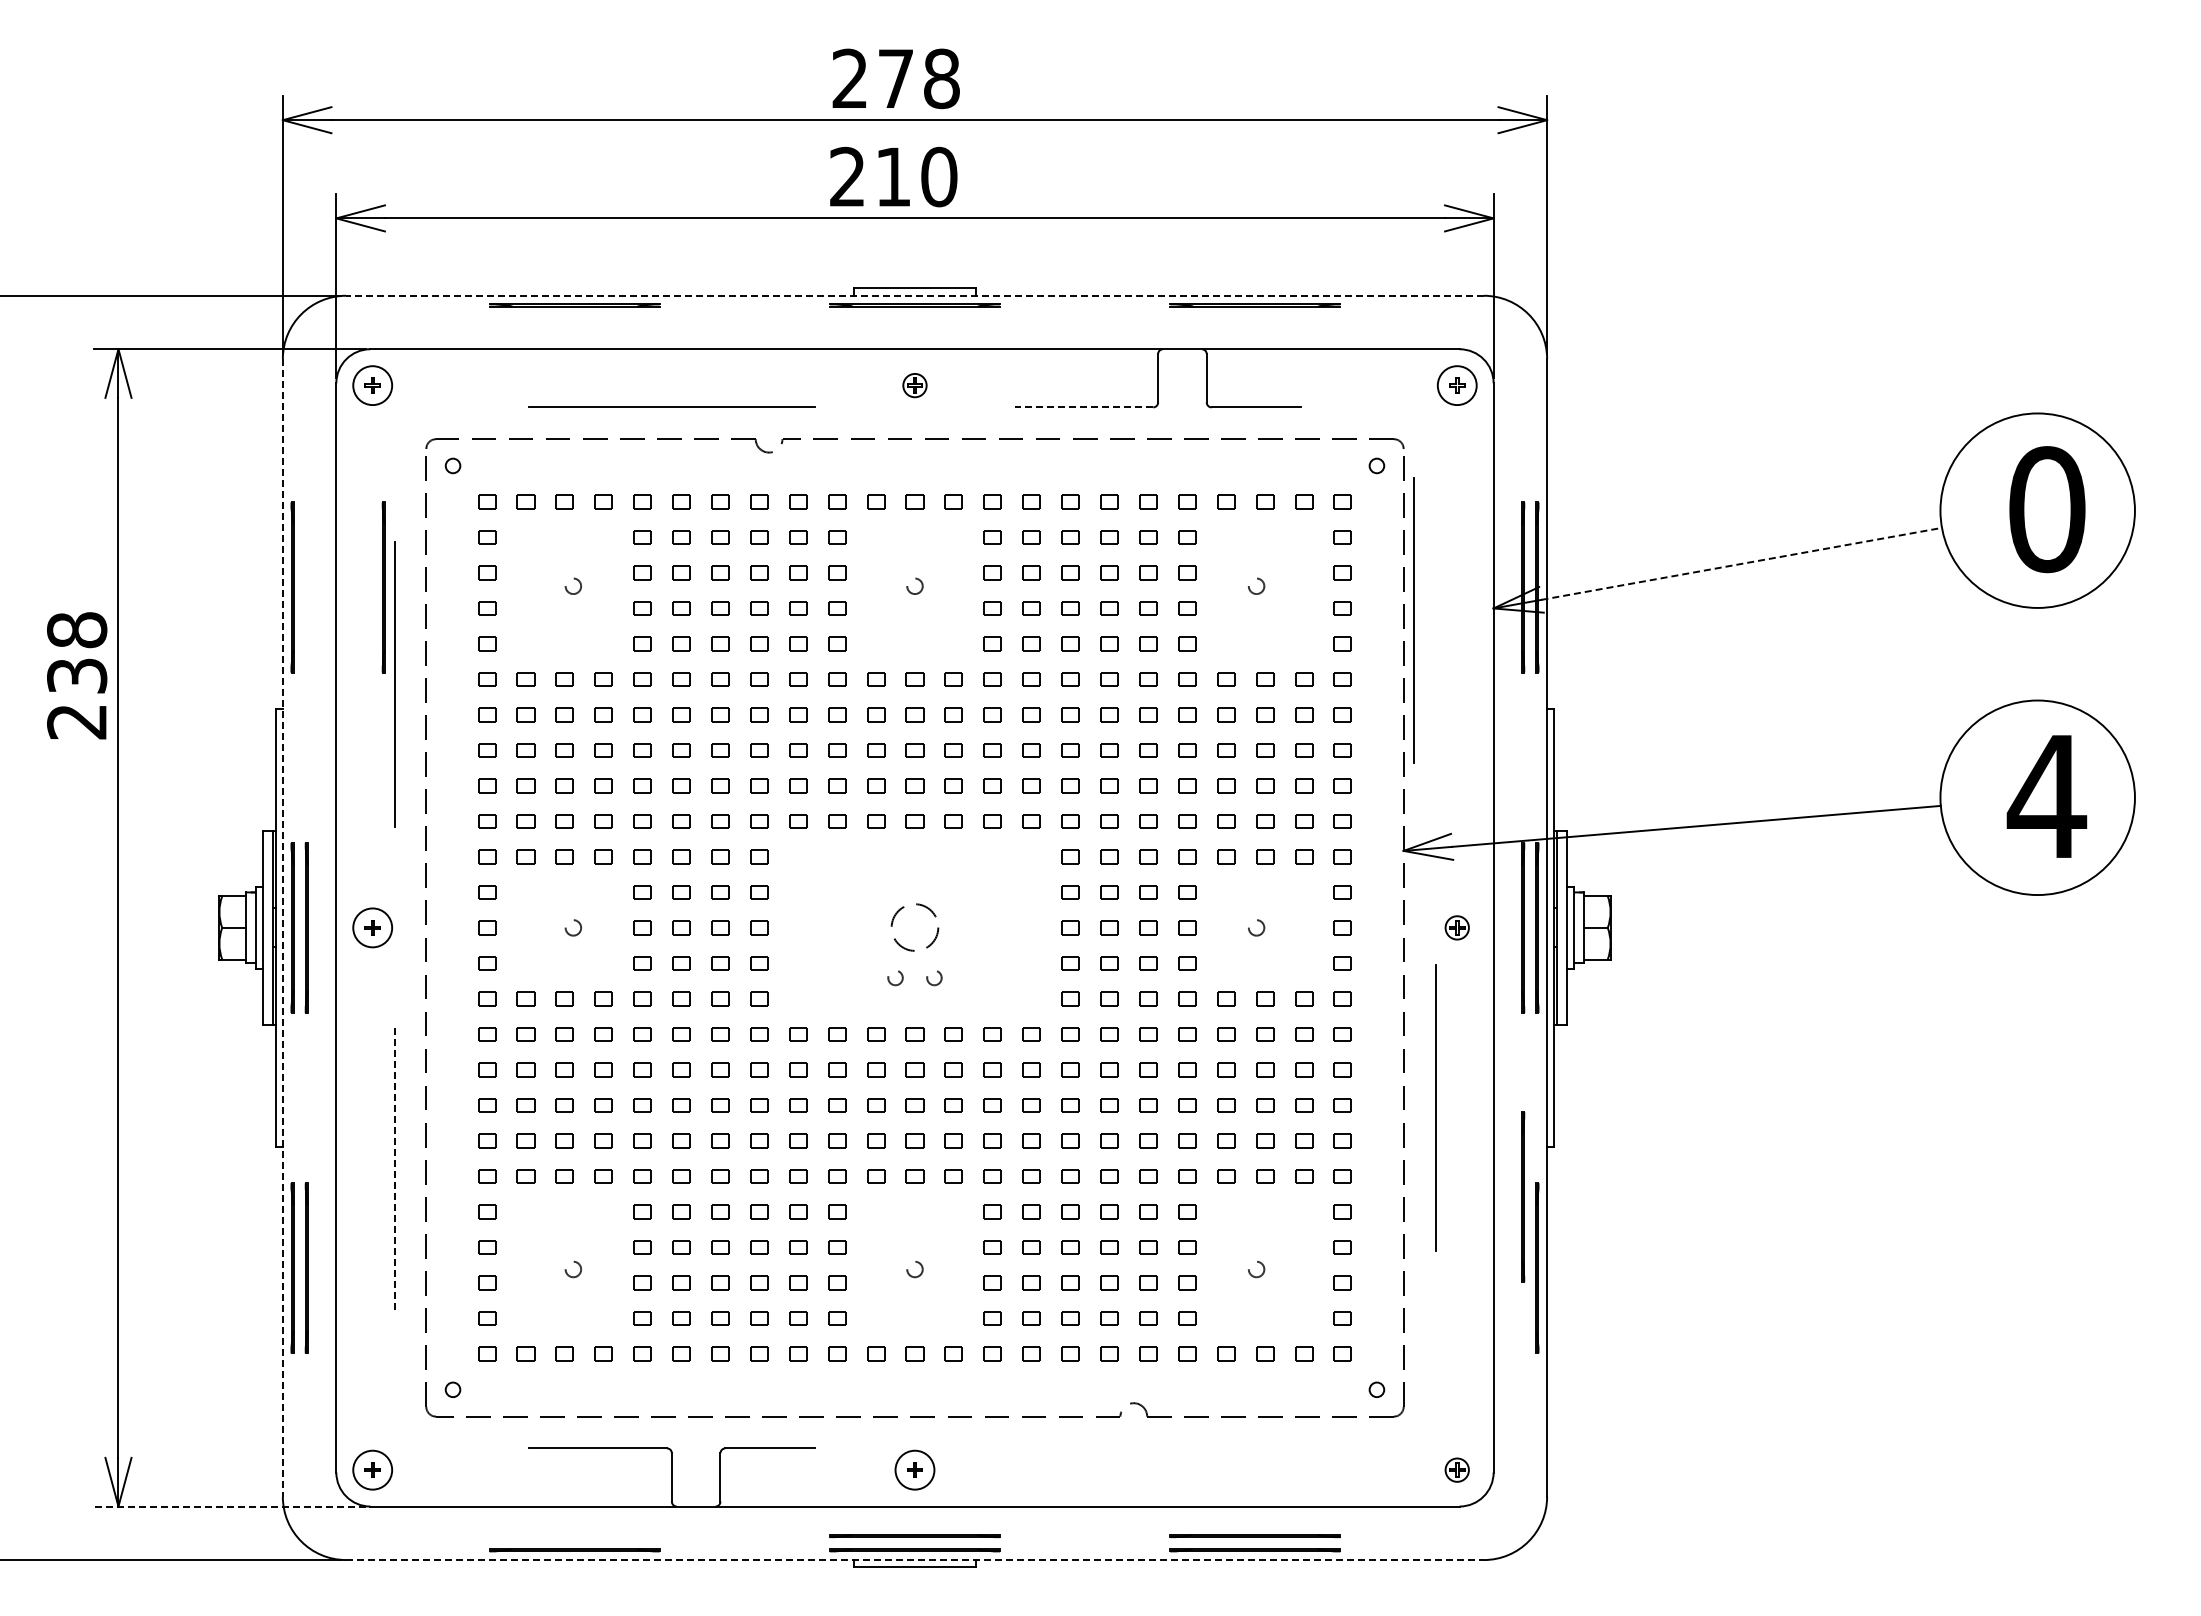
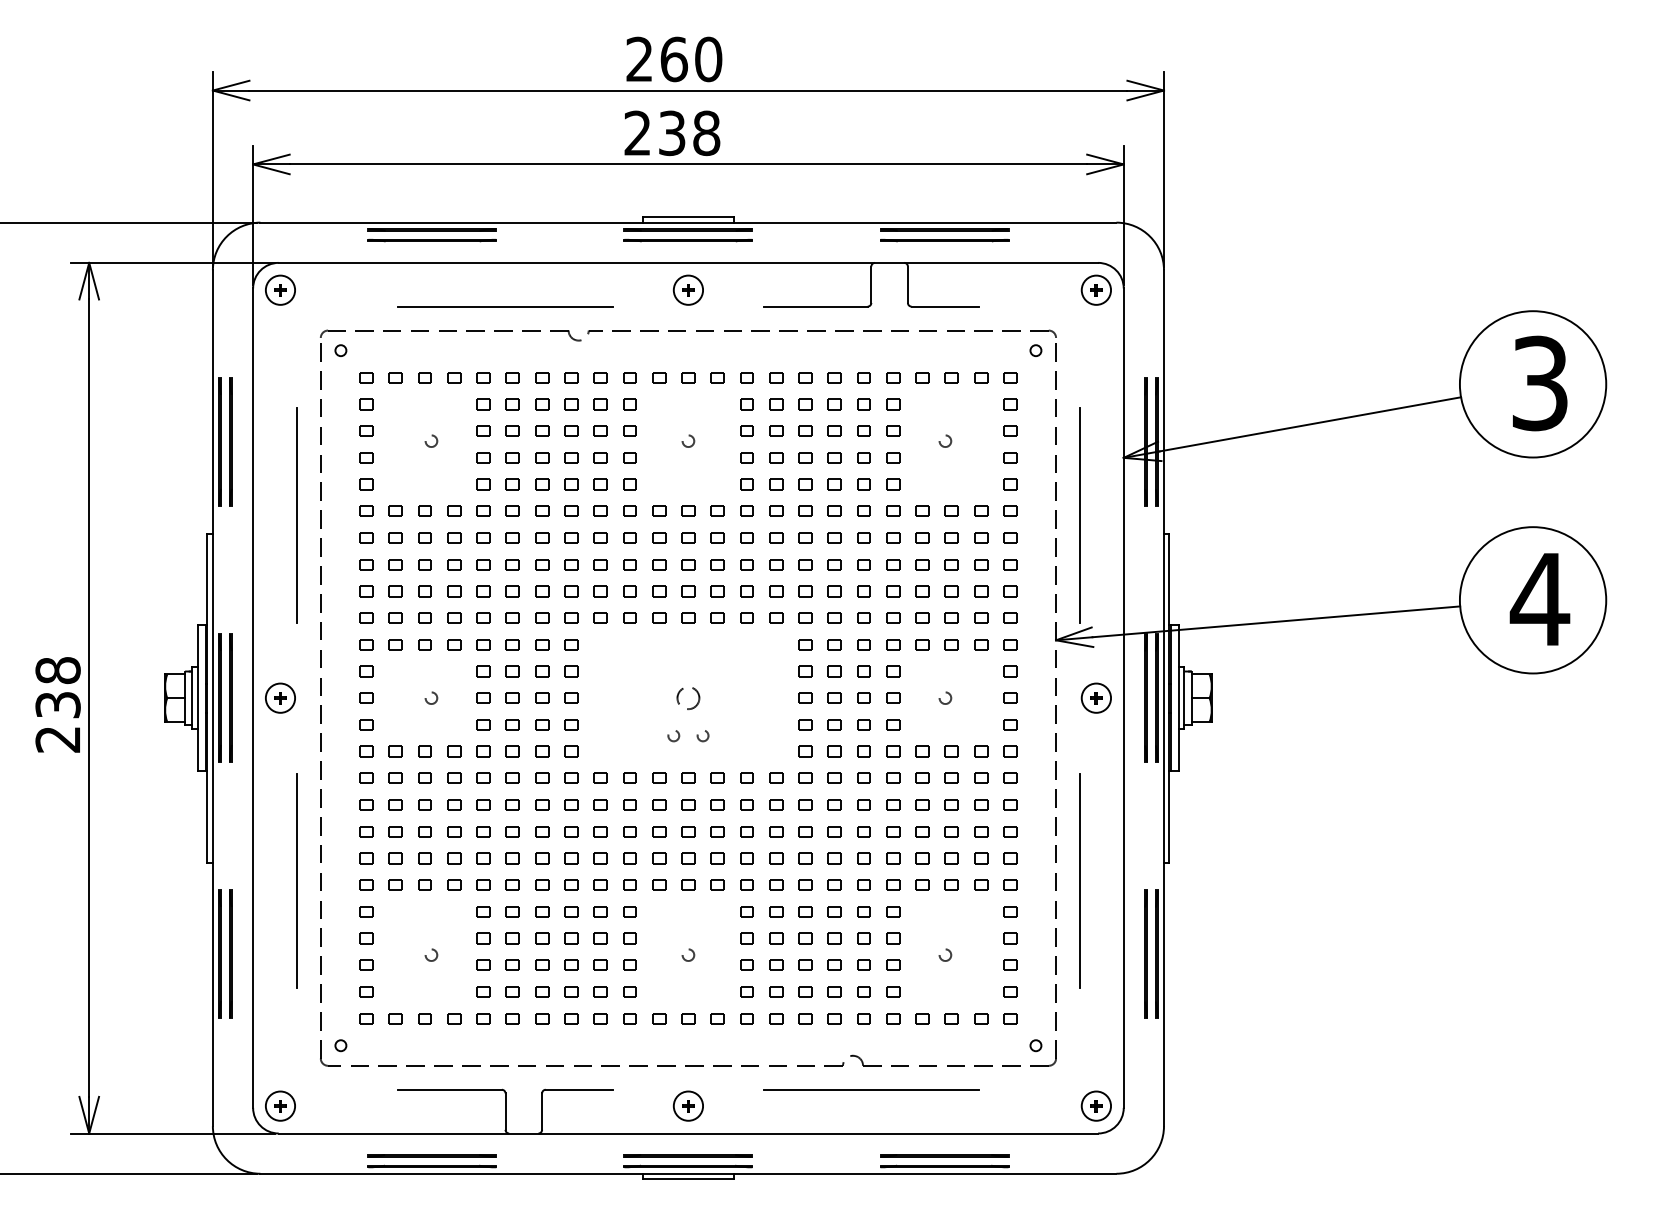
text: (919, 78) -> (691, 59), 278 -> 260
text: (916, 176) -> (689, 132), 210 -> 238
line: (914, 295) -> (688, 222), dashed -> solid
line: (574, 319) -> (432, 240), added
line: (914, 319) -> (688, 240), added
line: (1254, 319) -> (943, 240), added
circle: (914, 385) -> (688, 290), size x1.67
line: (1084, 407) -> (815, 306), dashed -> solid
text: (2047, 509) -> (1540, 383), 0 -> 3
line: (1742, 563) -> (1310, 424), dashed -> solid
line: (383, 587) -> (230, 442), moved
line: (1413, 620) -> (1080, 515), moved
text: (77, 675) -> (58, 704), moved
line: (282, 927) -> (212, 697), dashed -> solid
circle: (1456, 927) -> (1095, 697), size x1.67
circle: (914, 928) -> (688, 698), size x0.62
line: (1435, 1107) -> (1080, 880), moved
line: (394, 1171) -> (296, 881), dashed -> solid
line: (1523, 1196) -> (1146, 953), moved
line: (1157, 1448) -> (870, 1089), added
circle: (1456, 1469) -> (1095, 1105), size x1.67
line: (229, 1506) -> (172, 1133), dashed -> solid
line: (574, 1535) -> (432, 1155), added
line: (914, 1560) -> (688, 1174), dashed -> solid

